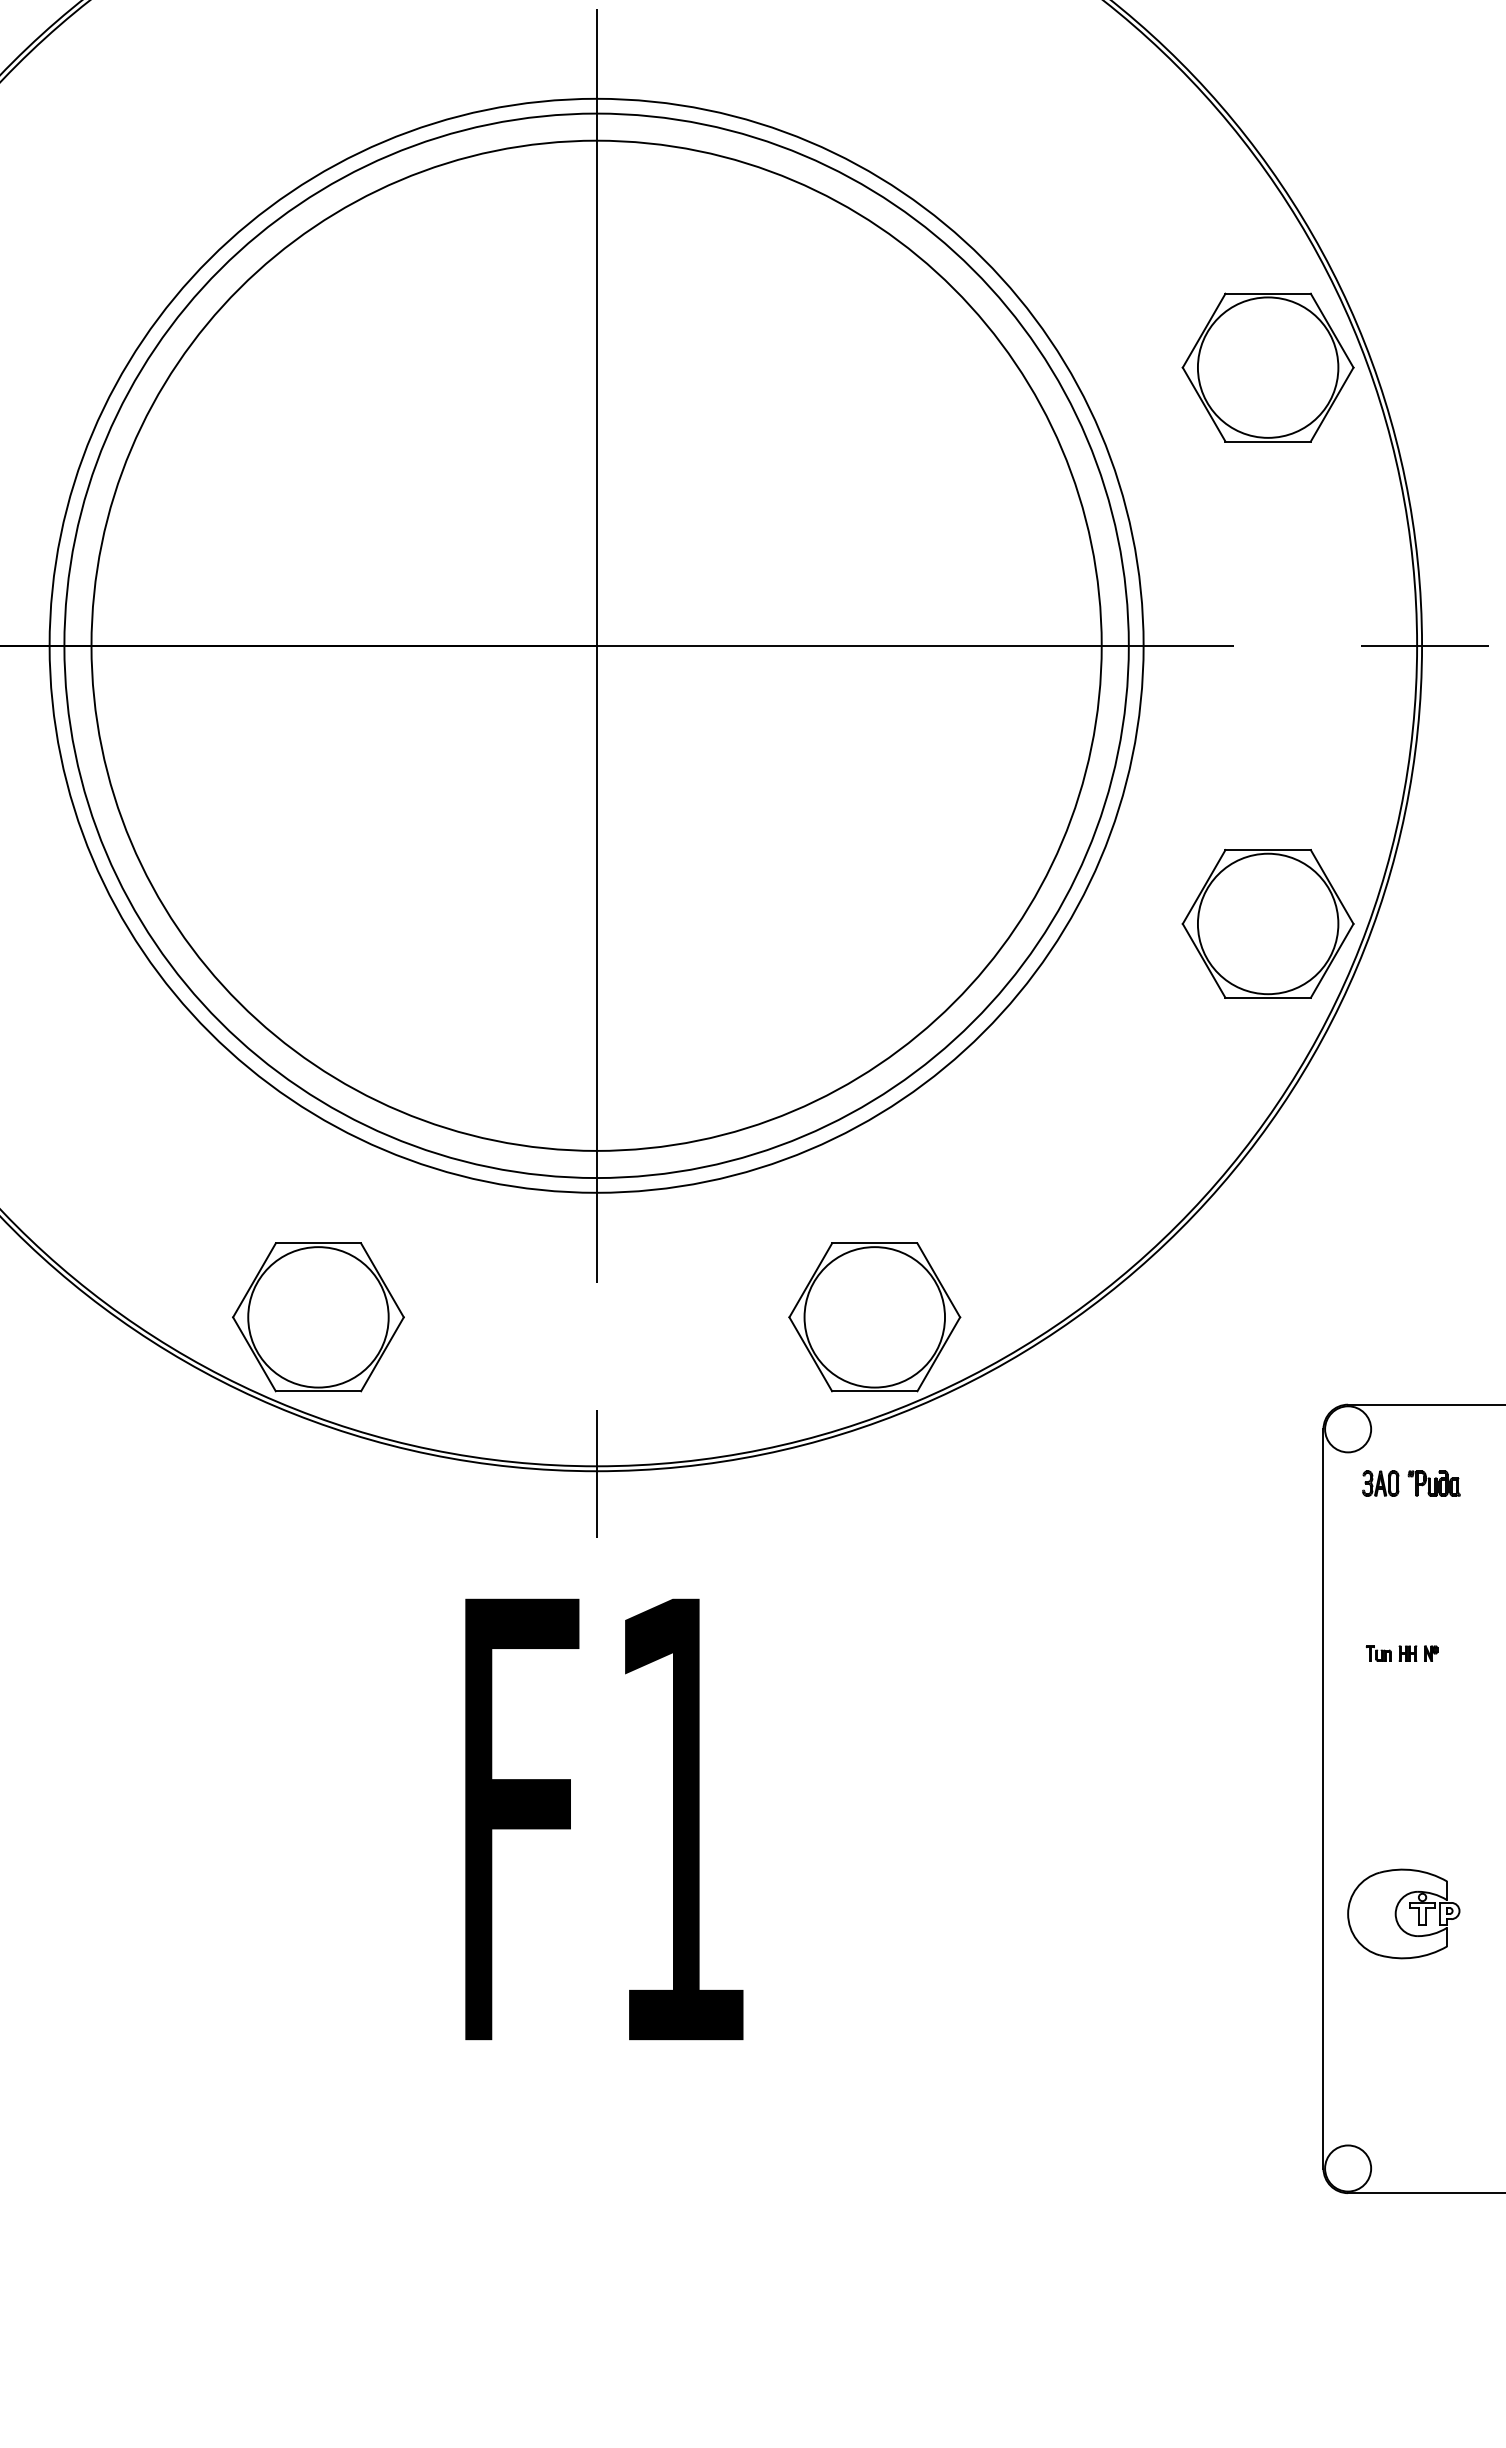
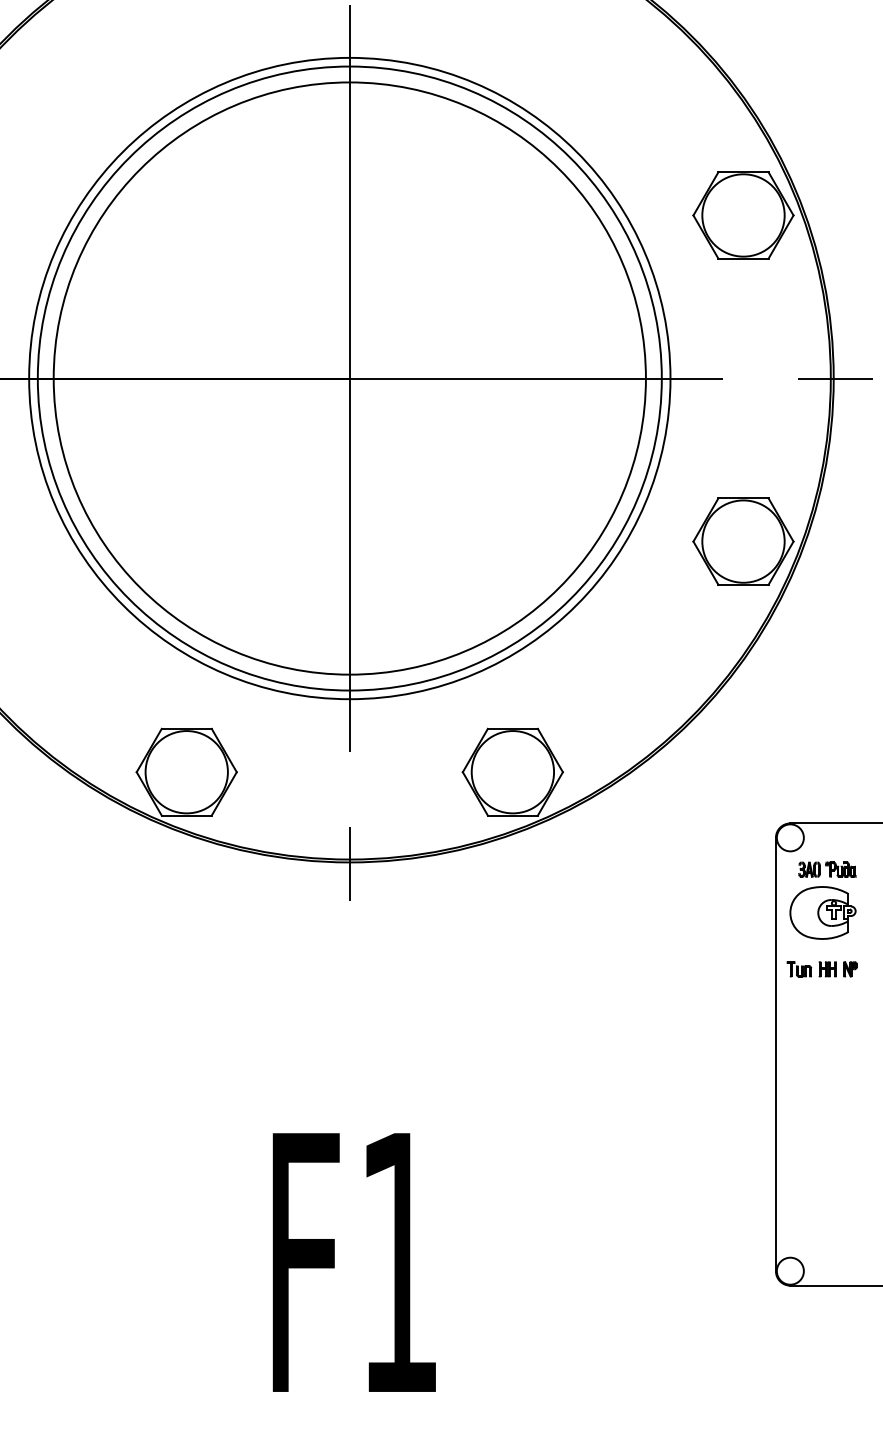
part: (1401, 1653) -> (821, 969), size x1.67
text: (602, 1819) -> (353, 1262), moved
part: (1402, 1913) -> (822, 912), moved

